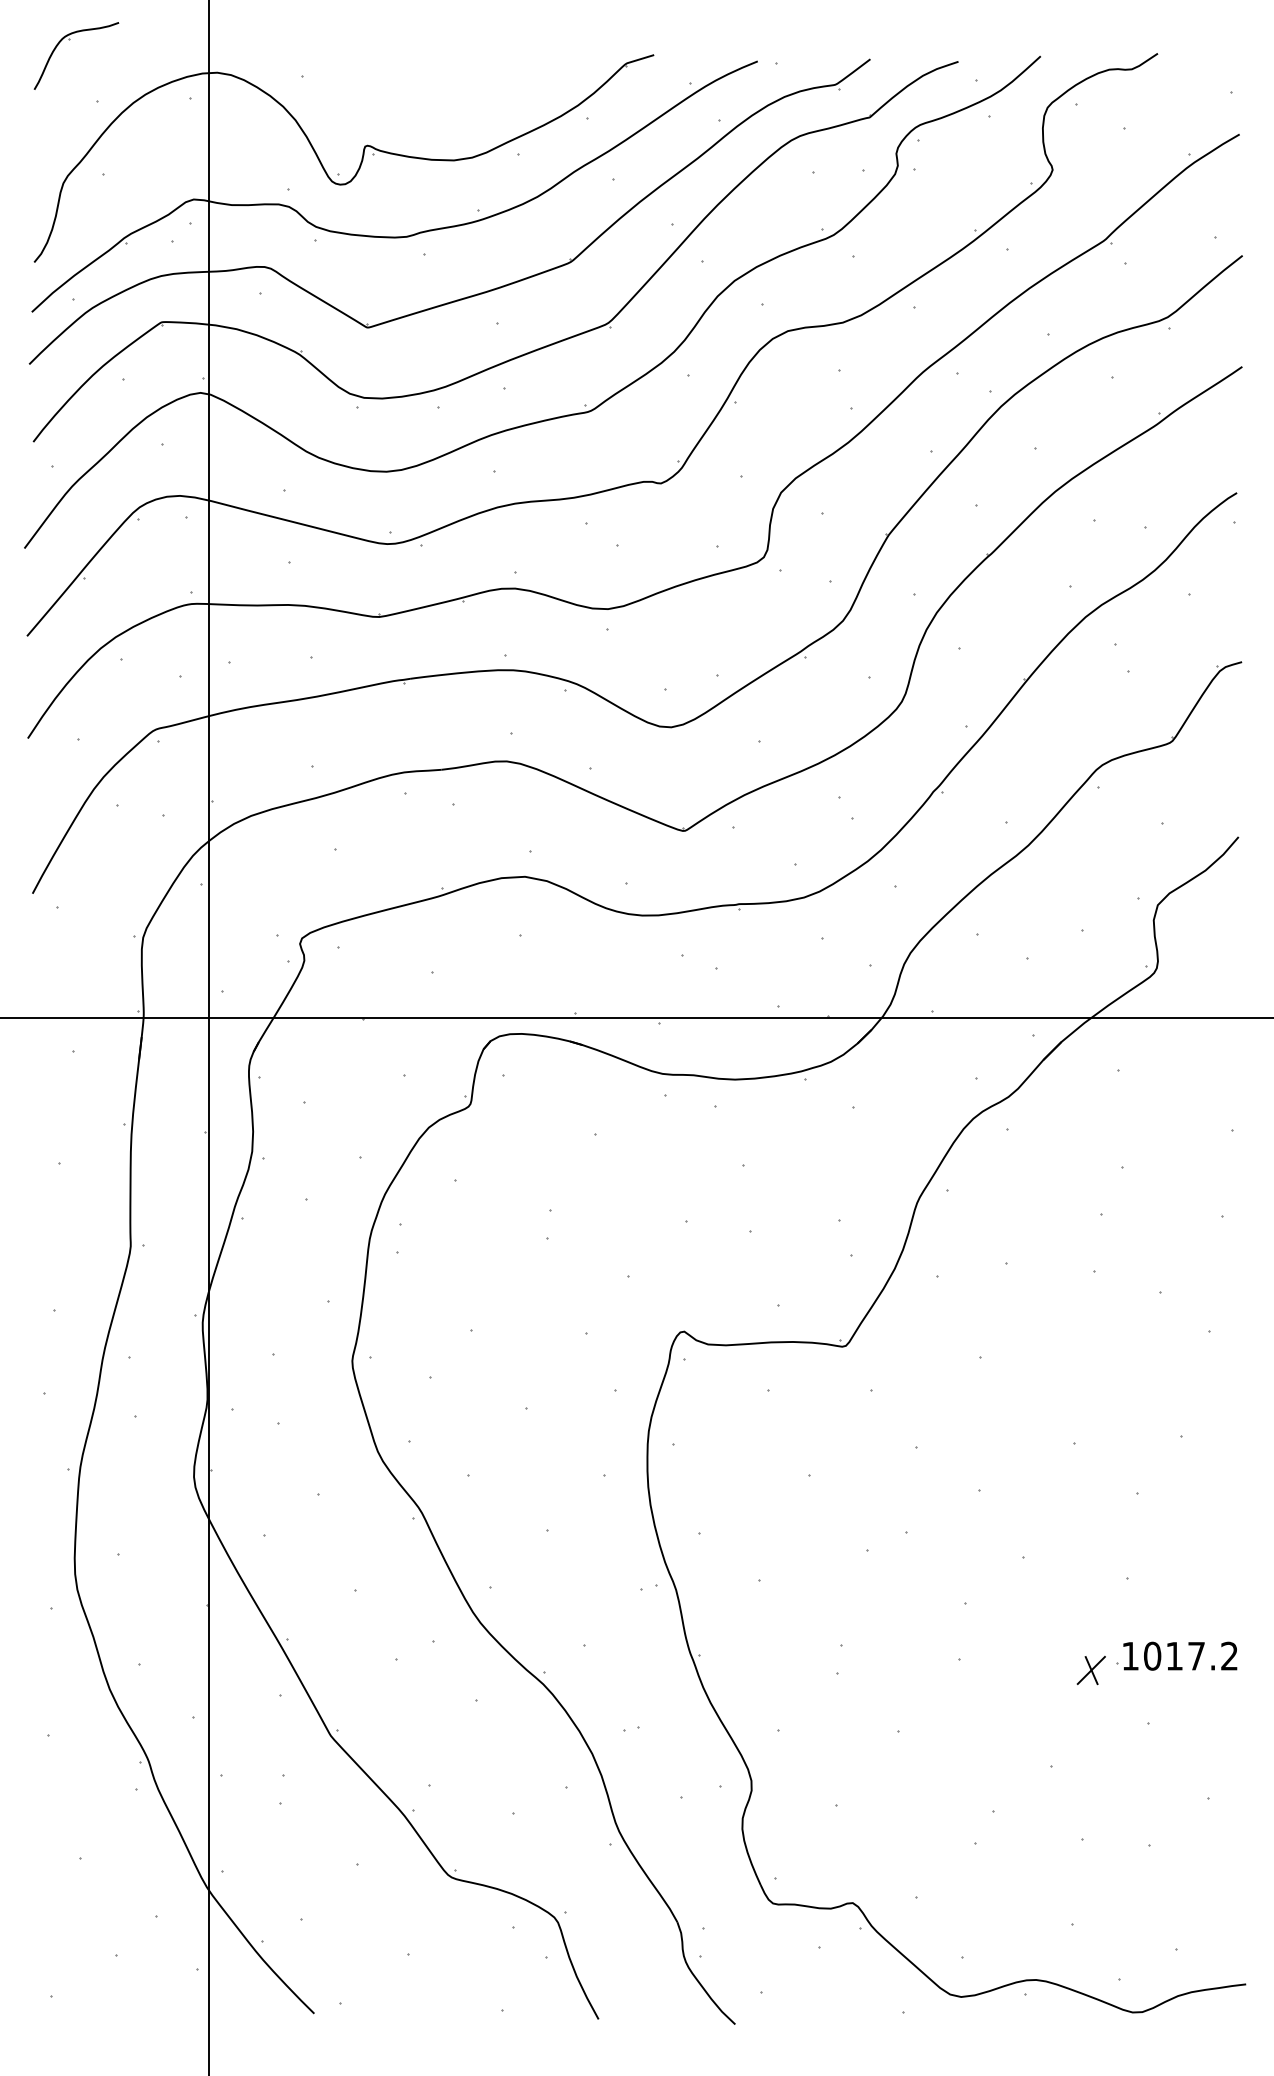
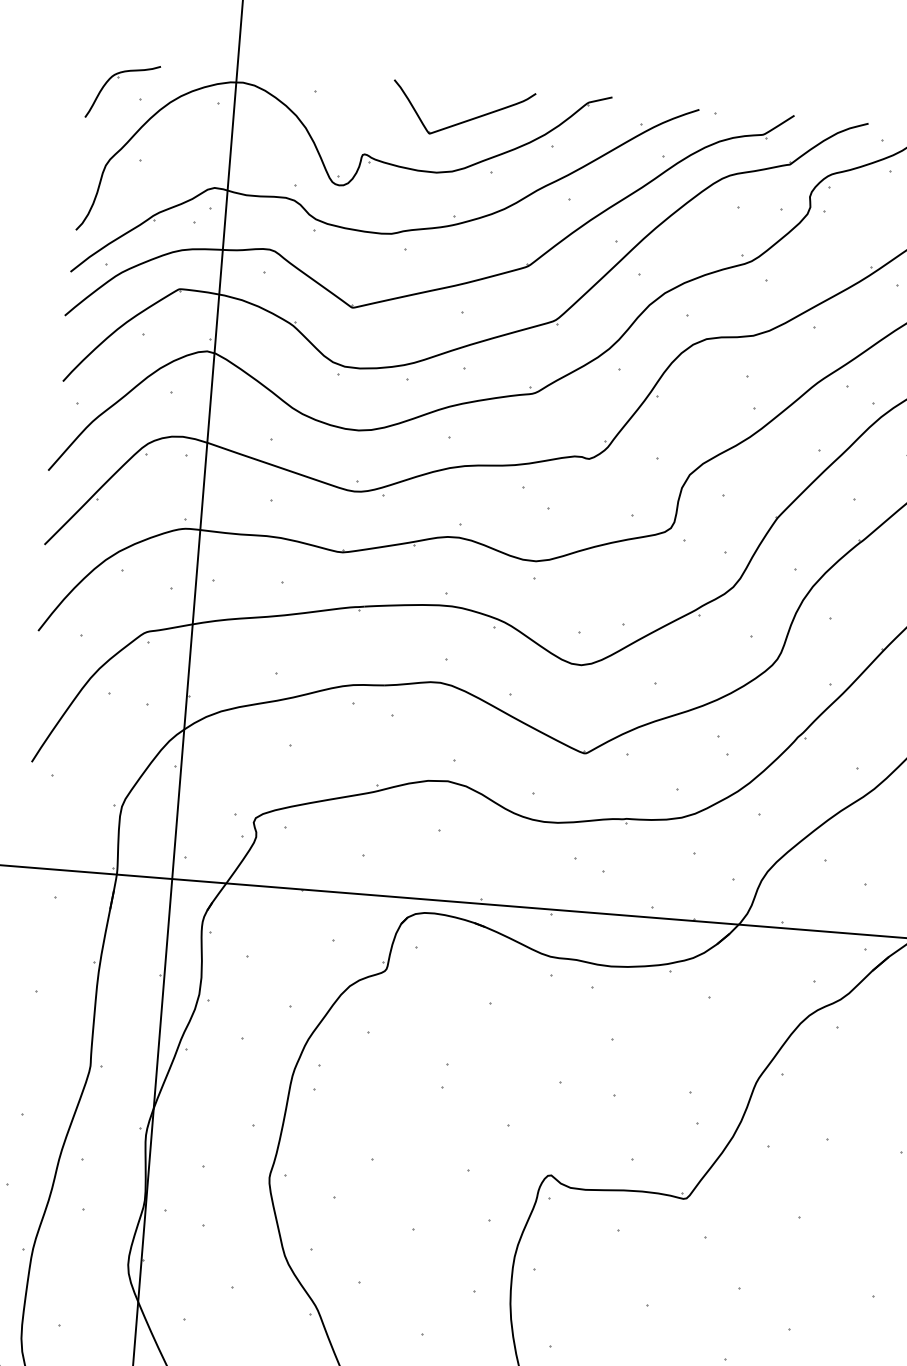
part: (69, 40) -> (118, 78), moved
part: (484, 95) -> (466, 119), added

